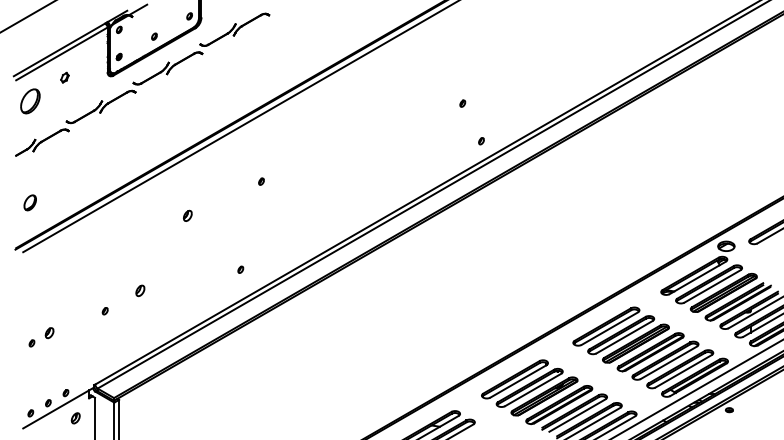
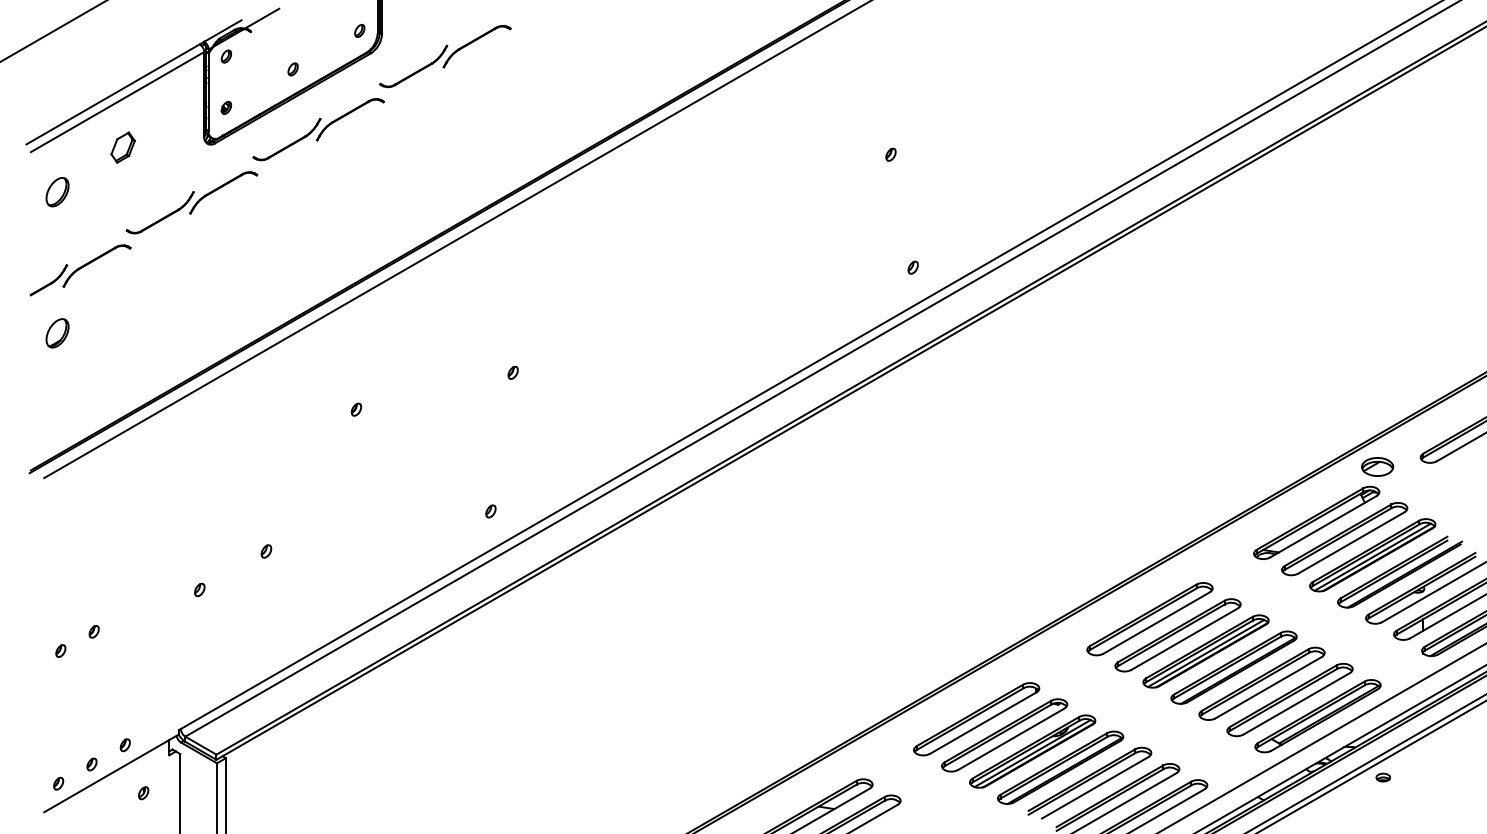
part: (64, 77) -> (122, 146), size x1.67
part: (29, 101) -> (56, 192), size x0.62
part: (462, 103) -> (890, 154), moved
part: (261, 181) -> (513, 372), moved
part: (29, 202) -> (56, 332), moved
part: (187, 216) -> (355, 410), size x0.62
part: (240, 269) -> (490, 510), moved
part: (140, 290) -> (266, 550), size x0.62
part: (49, 333) -> (94, 632), size x0.62
part: (75, 418) -> (143, 793), size x0.62

